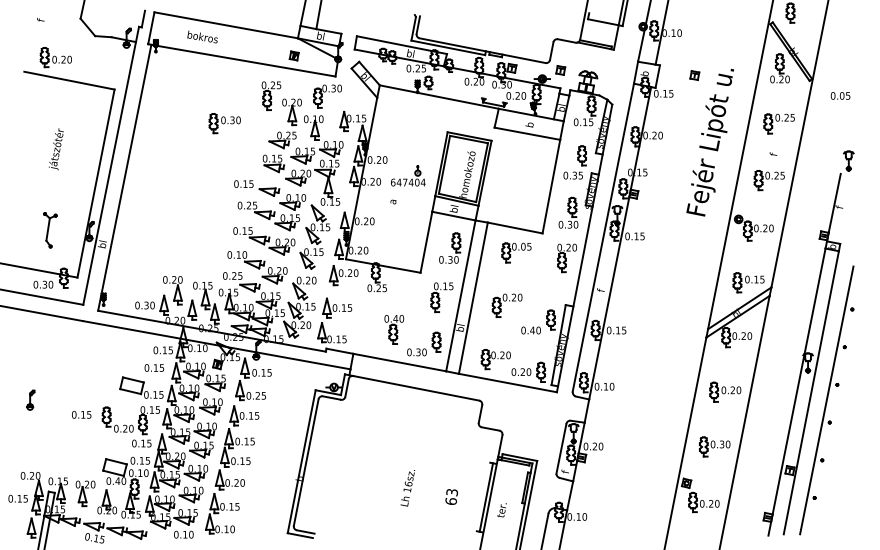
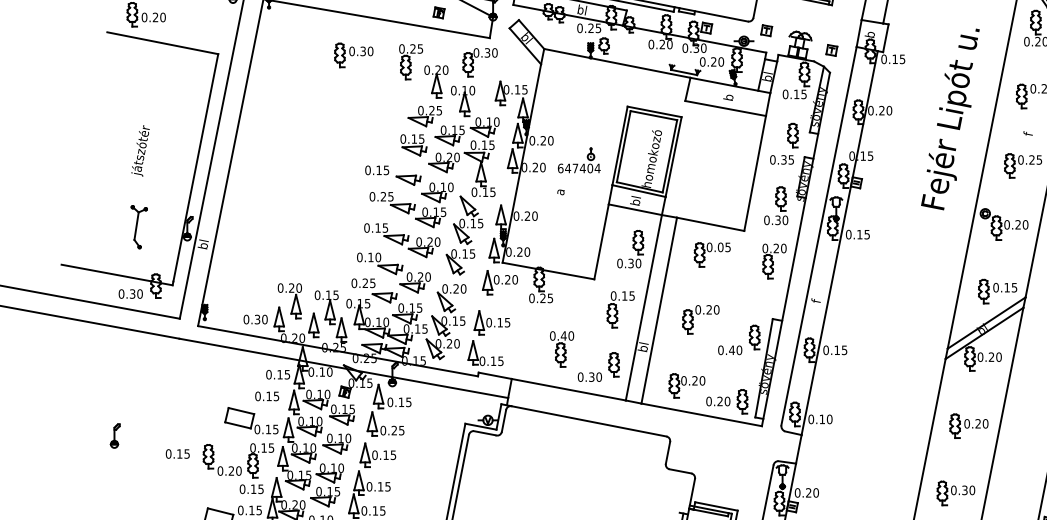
part: (694, 75) -> (831, 50), moved
part: (224, 123) -> (353, 55), moved
text: (56, 149) -> (140, 151), moved

